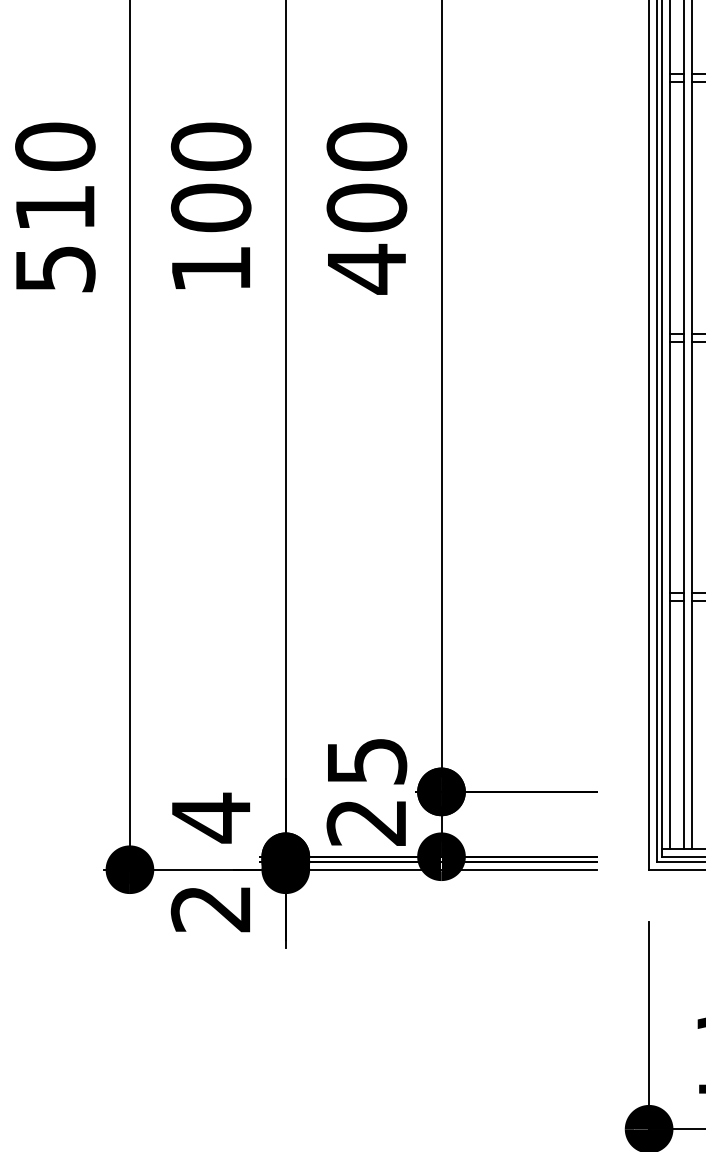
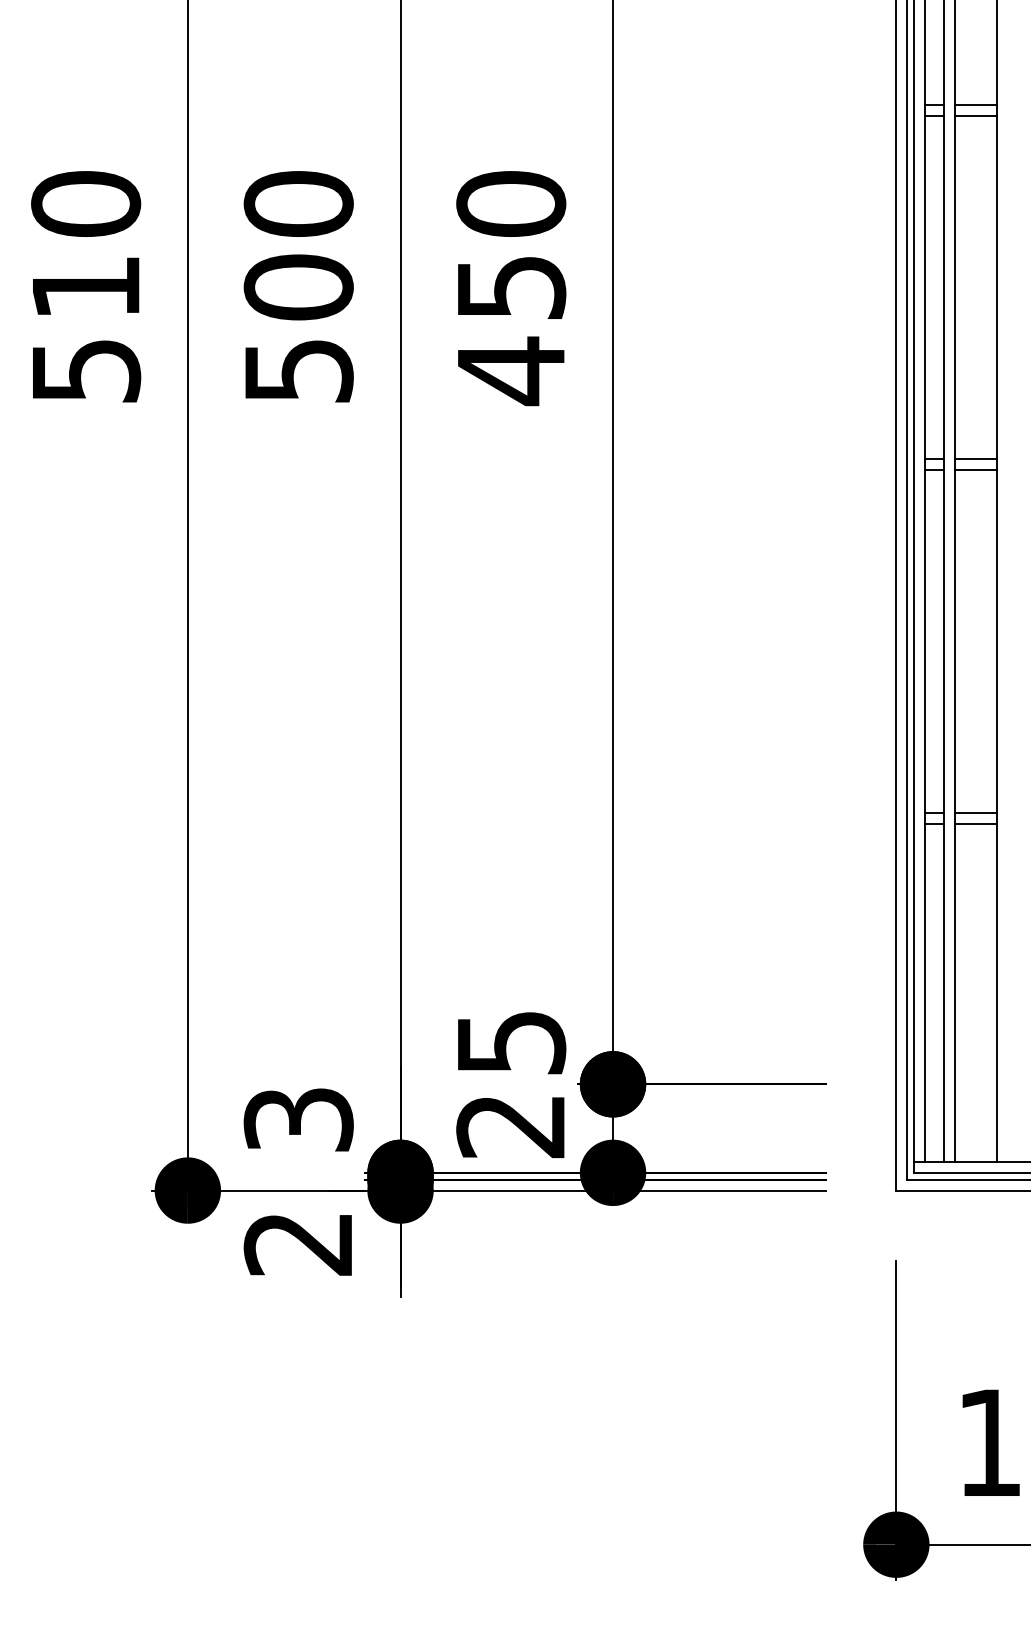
text: (367, 207) -> (511, 287), 400 -> 450
text: (211, 269) -> (299, 371), 100 -> 500
text: (211, 817) -> (298, 1119), 4 -> 3

